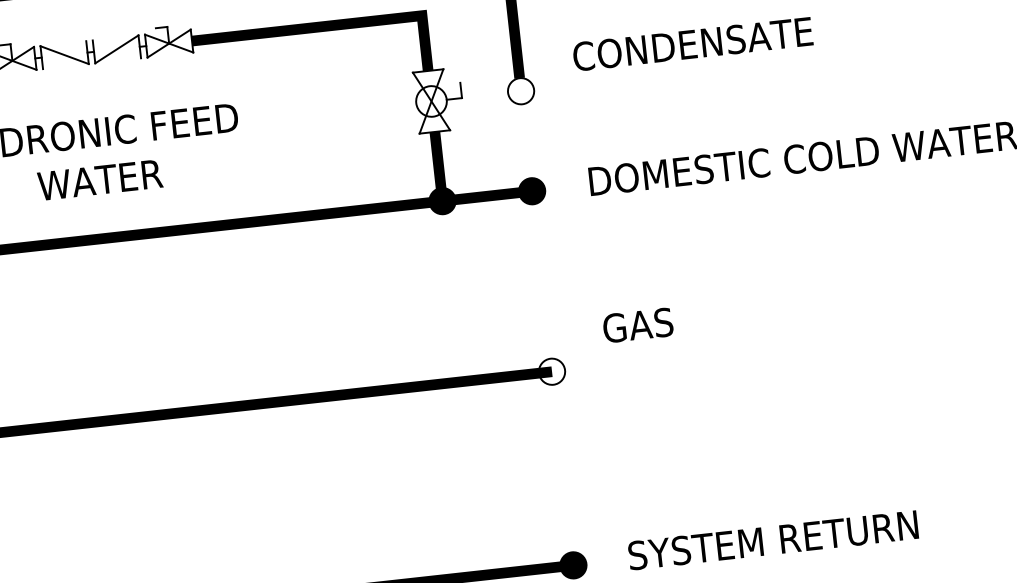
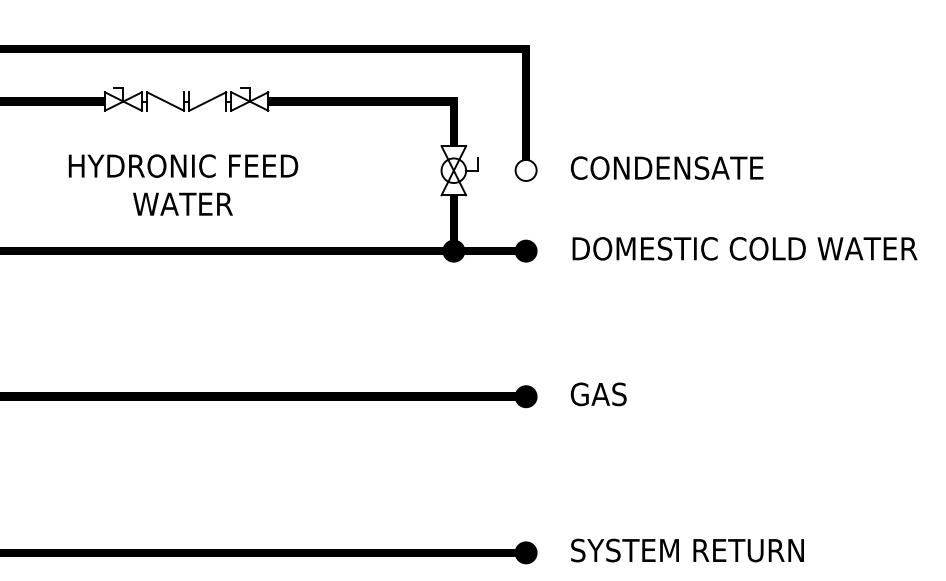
text: (692, 43) -> (666, 167), moved
text: (637, 325) -> (598, 394), moved
fill: (551, 371) -> (525, 396), added

